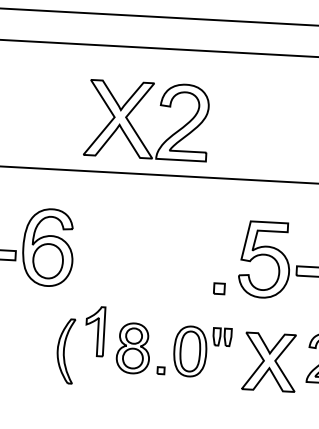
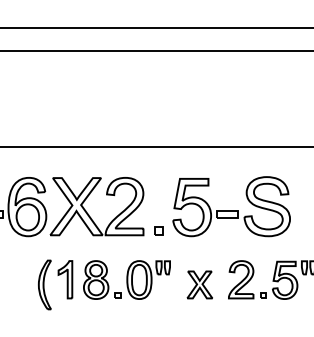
part: (135, 128) -> (88, 213), moved
part: (95, 331) -> (65, 279), moved
part: (268, 361) -> (199, 284), size x0.62

